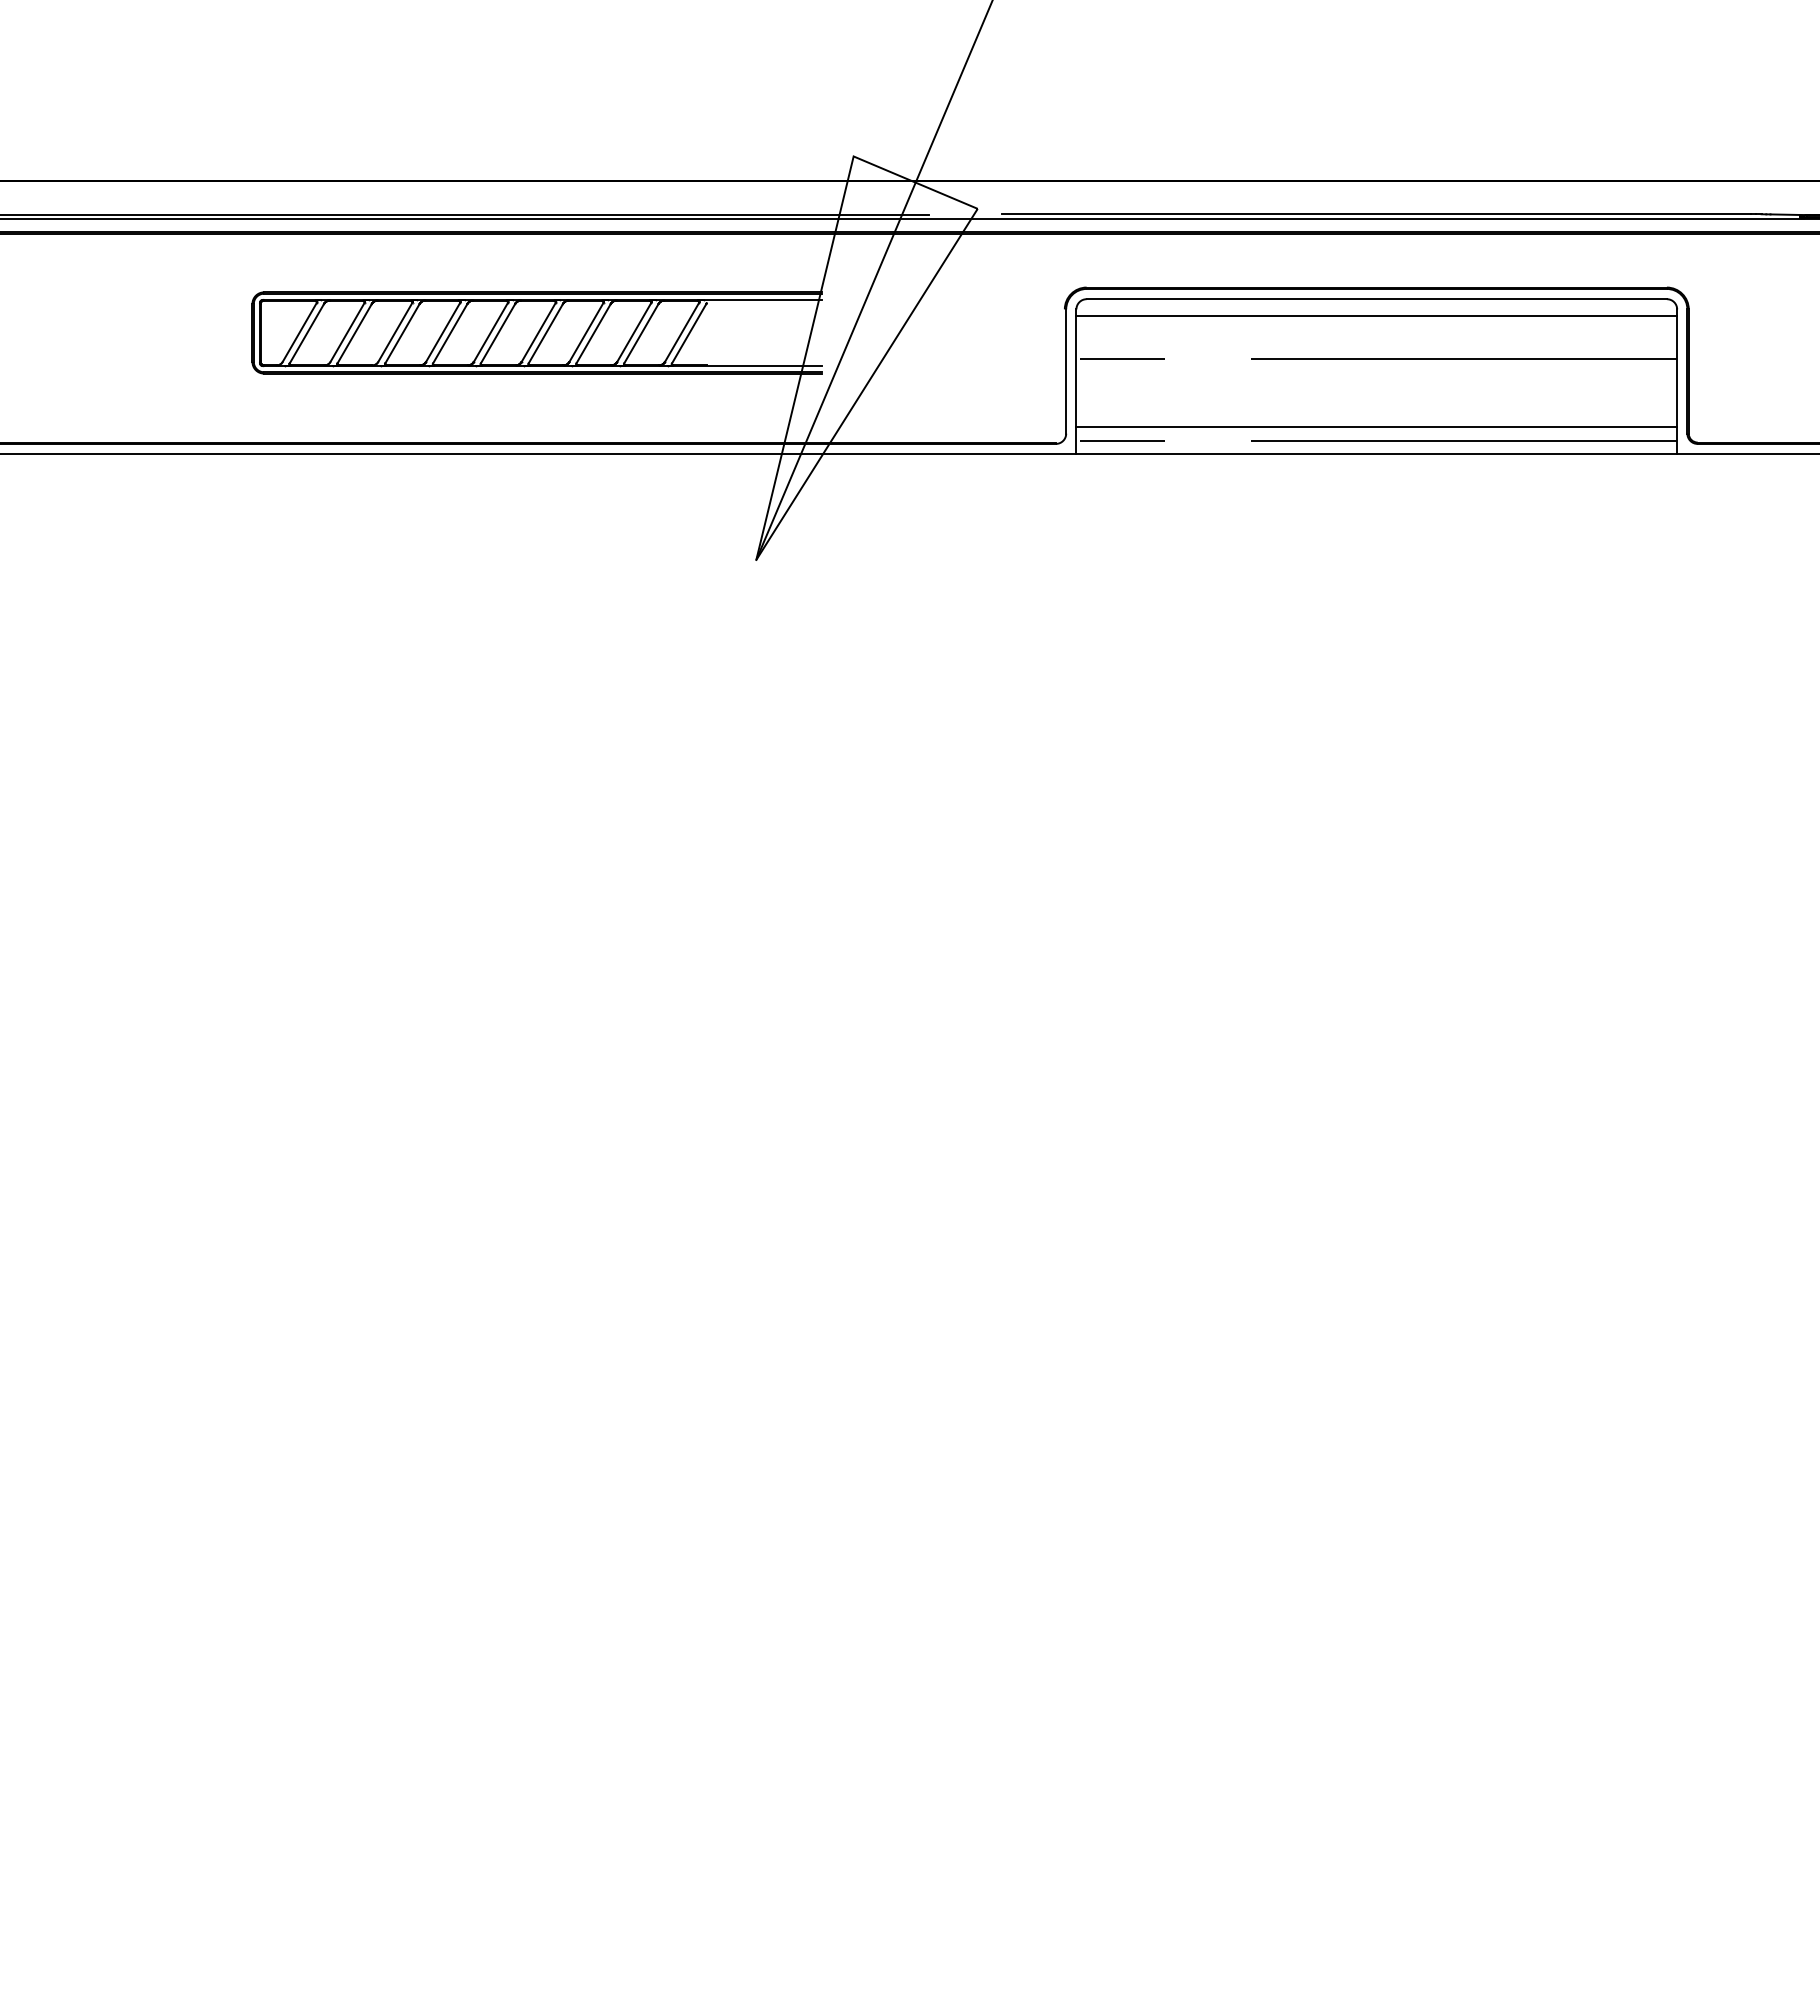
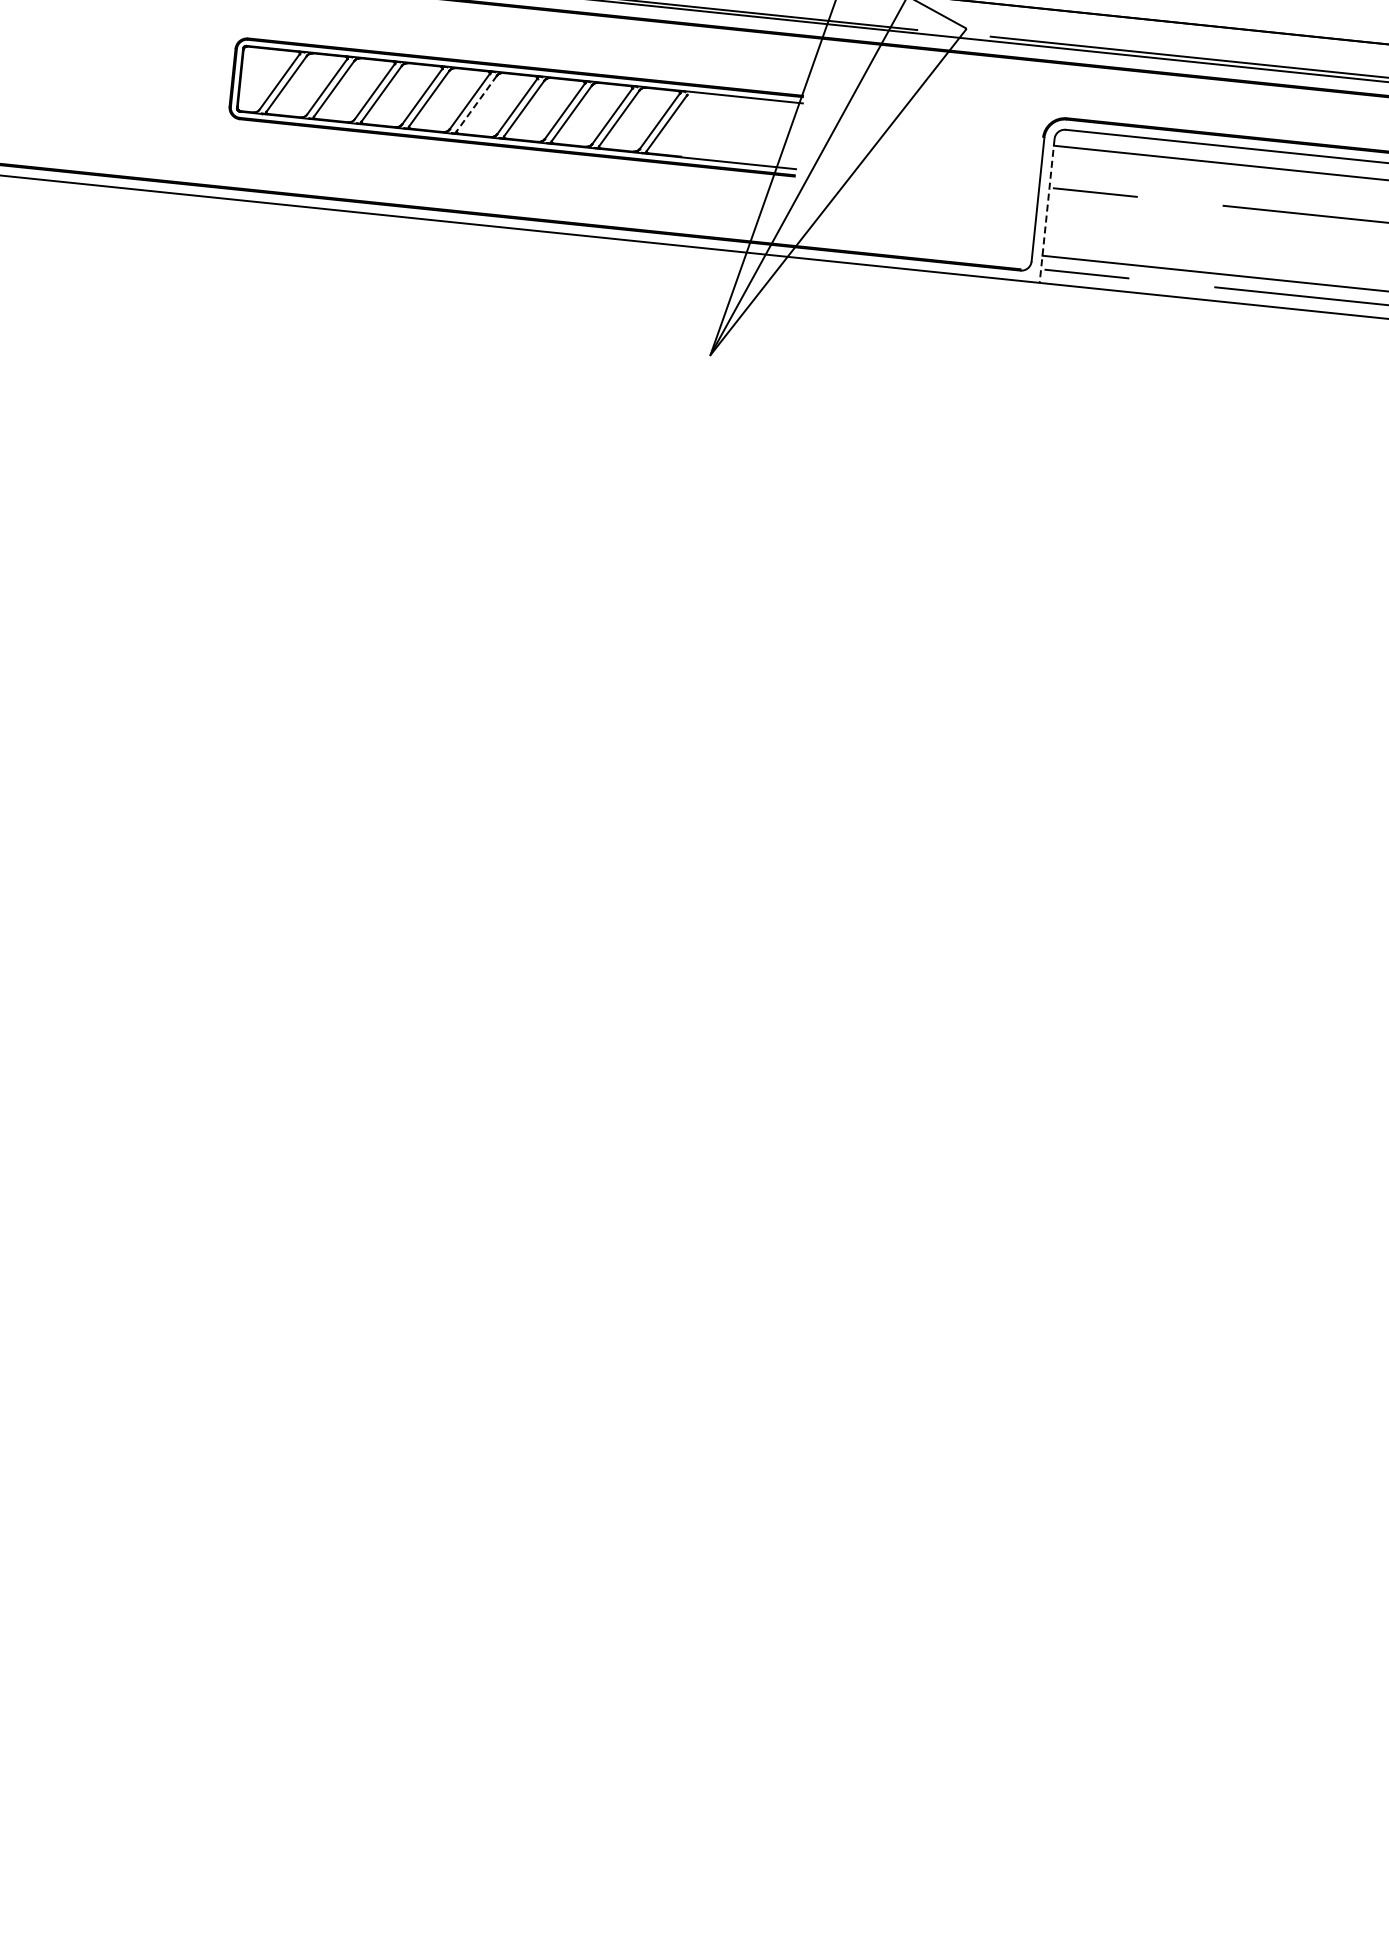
line: (497, 334) -> (476, 104), solid -> dashed
line: (1076, 382) -> (1047, 211), solid -> dashed

